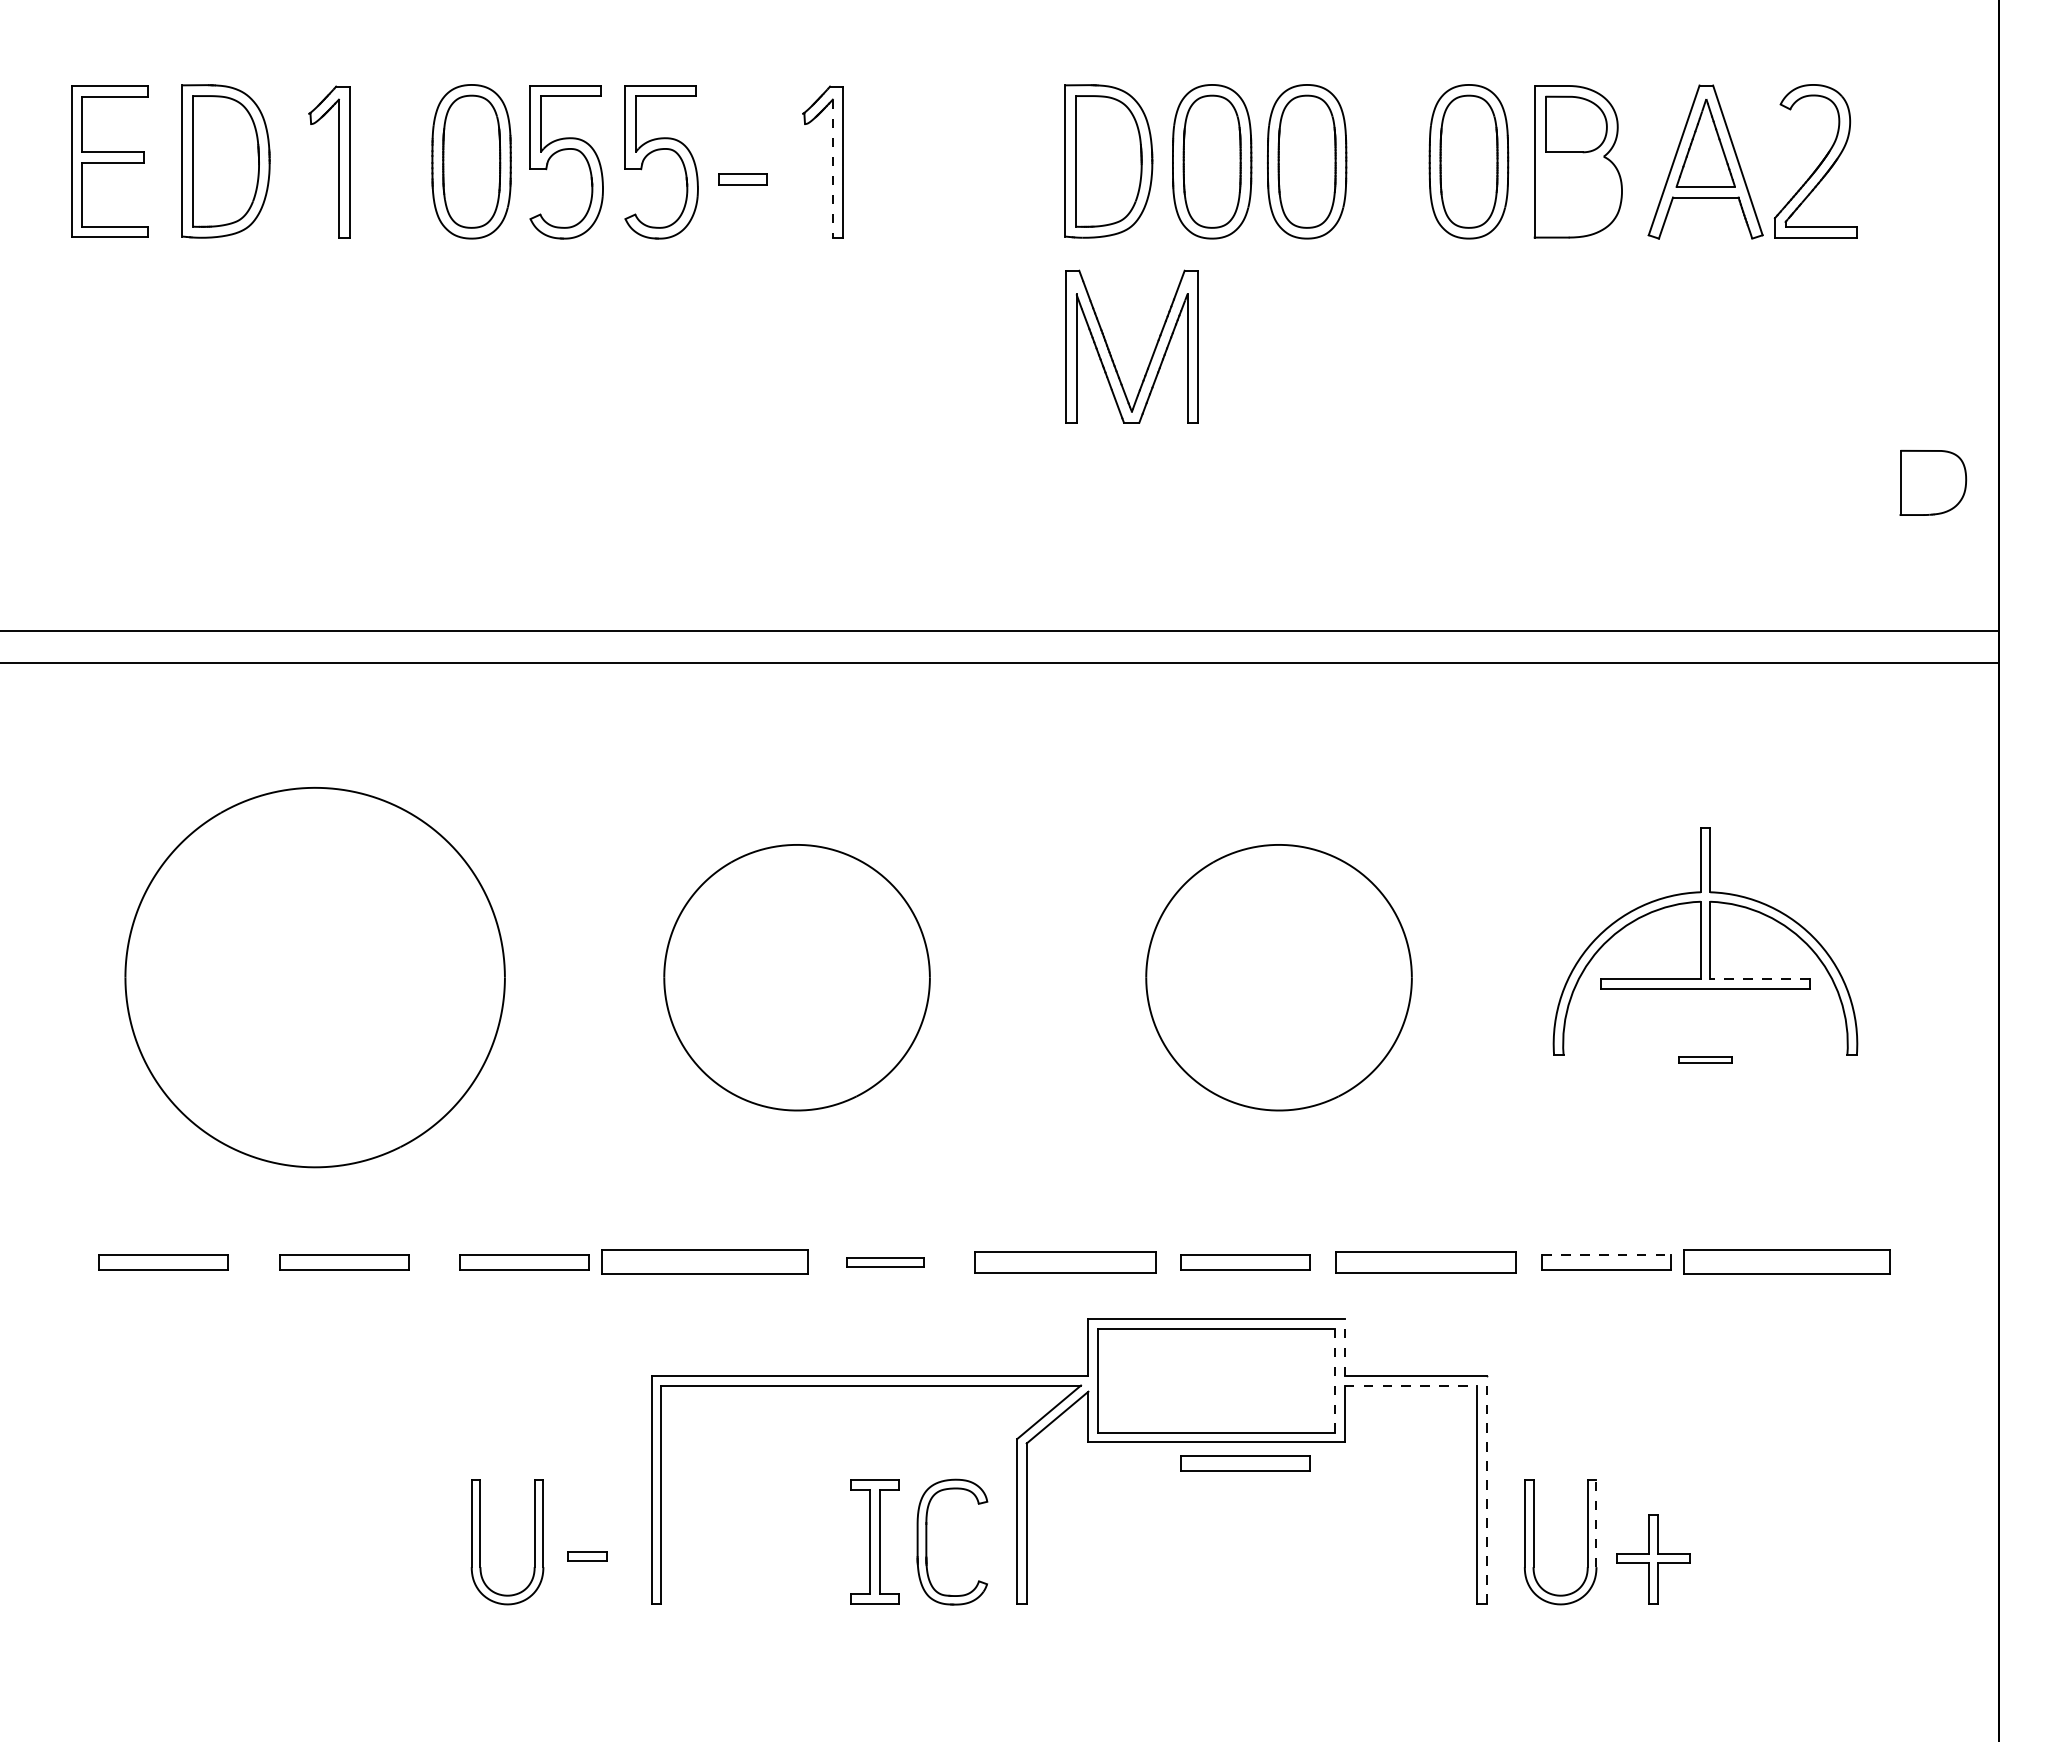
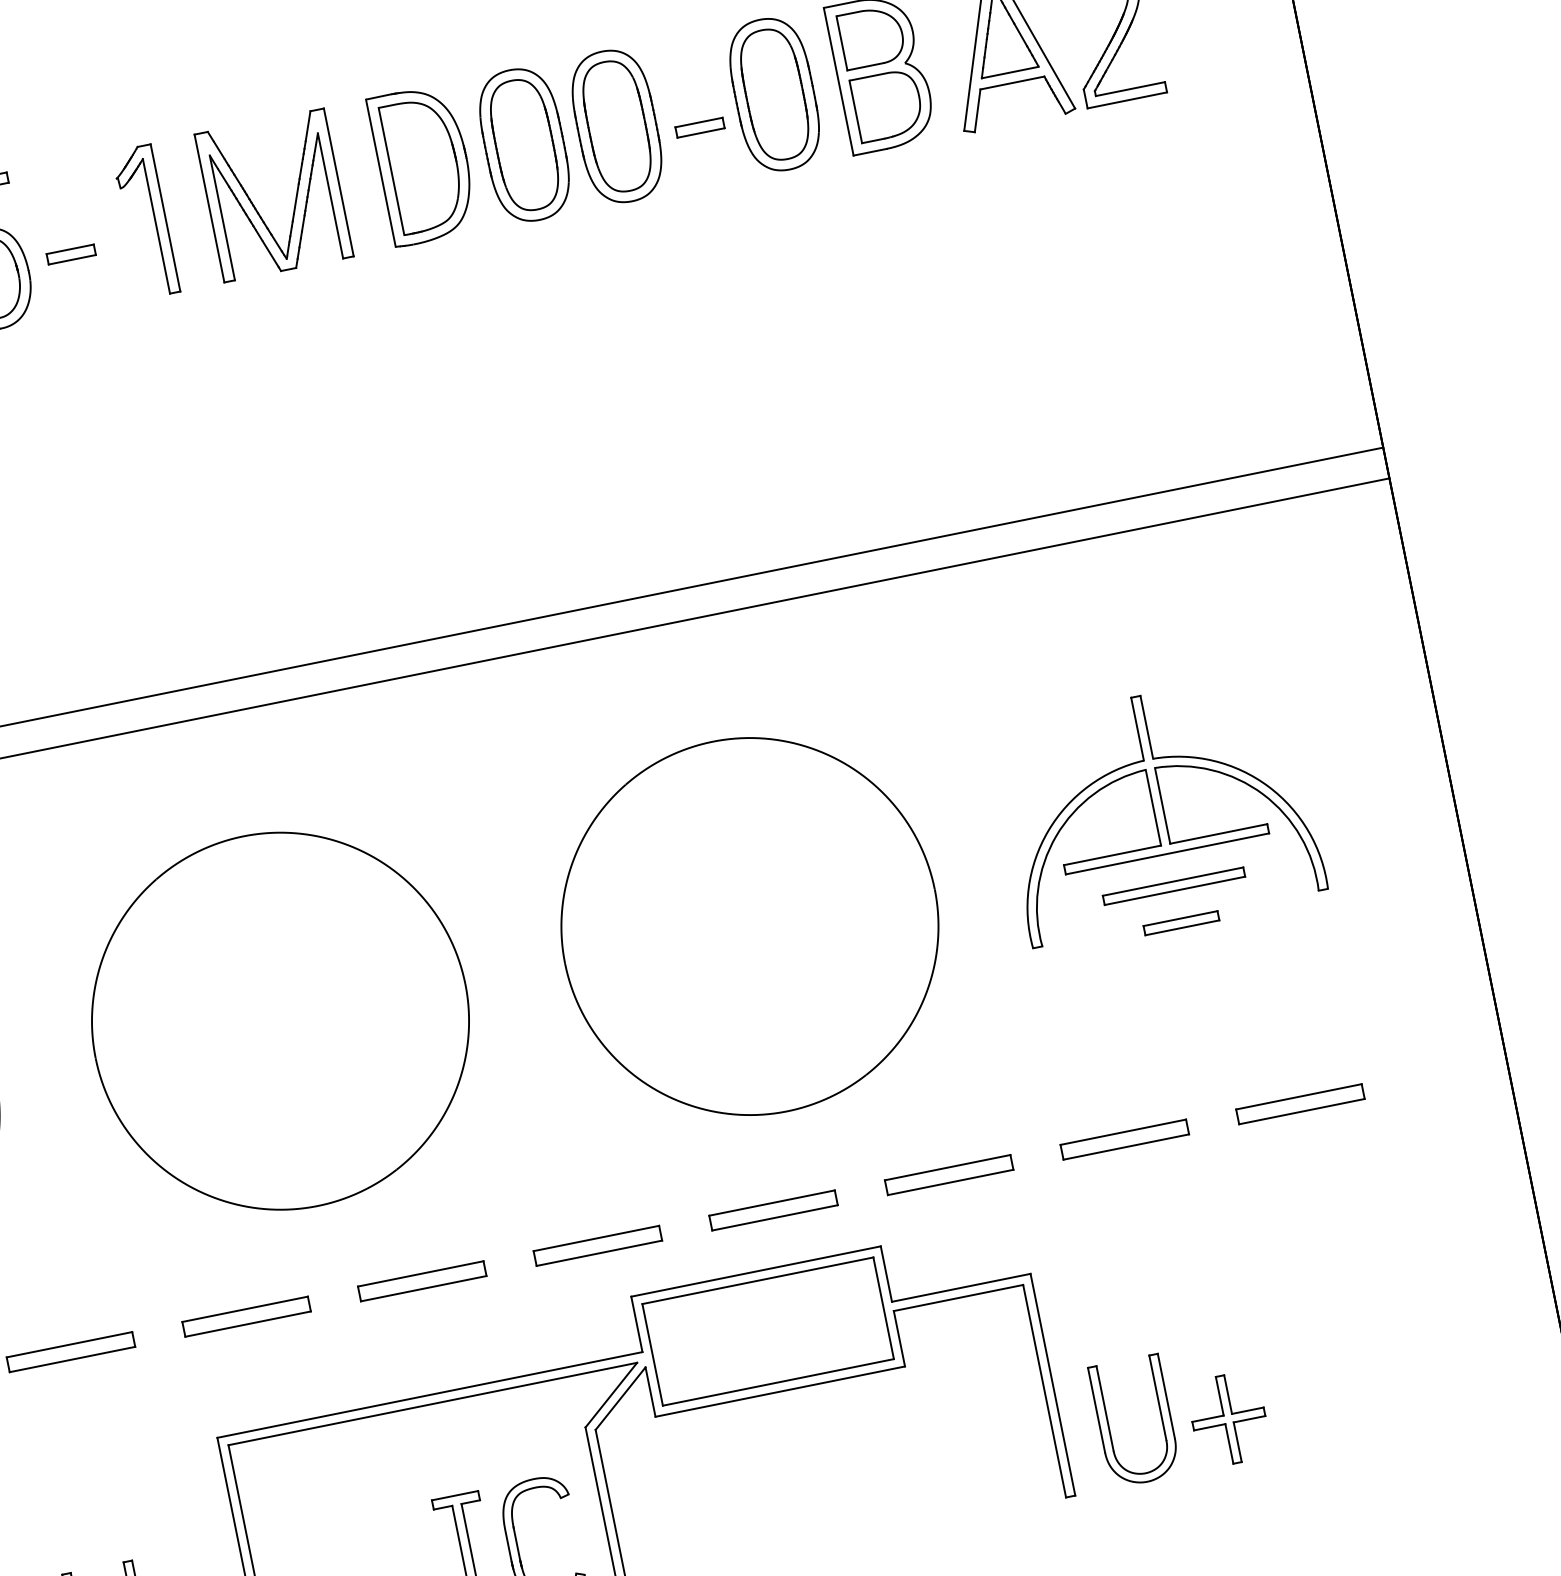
line: (832, 169) -> (156, 227), dashed -> solid
part: (1388, 179) -> (699, 127), added
part: (1111, 354) -> (255, 207), moved
part: (1933, 482) -> (887, 105), moved
part: (796, 977) -> (279, 1021), size x1.43
part: (1278, 977) -> (749, 926), size x1.43
line: (1760, 979) -> (1219, 833), dashed -> solid
part: (1705, 1021) -> (1173, 885), added
part: (1705, 1059) -> (1181, 922), size x1.43
line: (1607, 1254) -> (1124, 1131), dashed -> solid
part: (704, 1262) -> (246, 1316), size x0.62
part: (885, 1262) -> (422, 1281), size x1.67
part: (1065, 1262) -> (597, 1246), size x0.71
part: (1426, 1262) -> (949, 1175), size x0.71
part: (1786, 1262) -> (1300, 1104), size x0.62
line: (1344, 1347) -> (886, 1274), dashed -> solid
line: (1335, 1381) -> (884, 1308), dashed -> solid
line: (1411, 1385) -> (959, 1297), dashed -> solid
part: (1245, 1463) -> (812, 1406), removed
line: (1486, 1489) -> (1052, 1384), dashed -> solid
line: (1596, 1523) -> (1166, 1395), dashed -> solid

